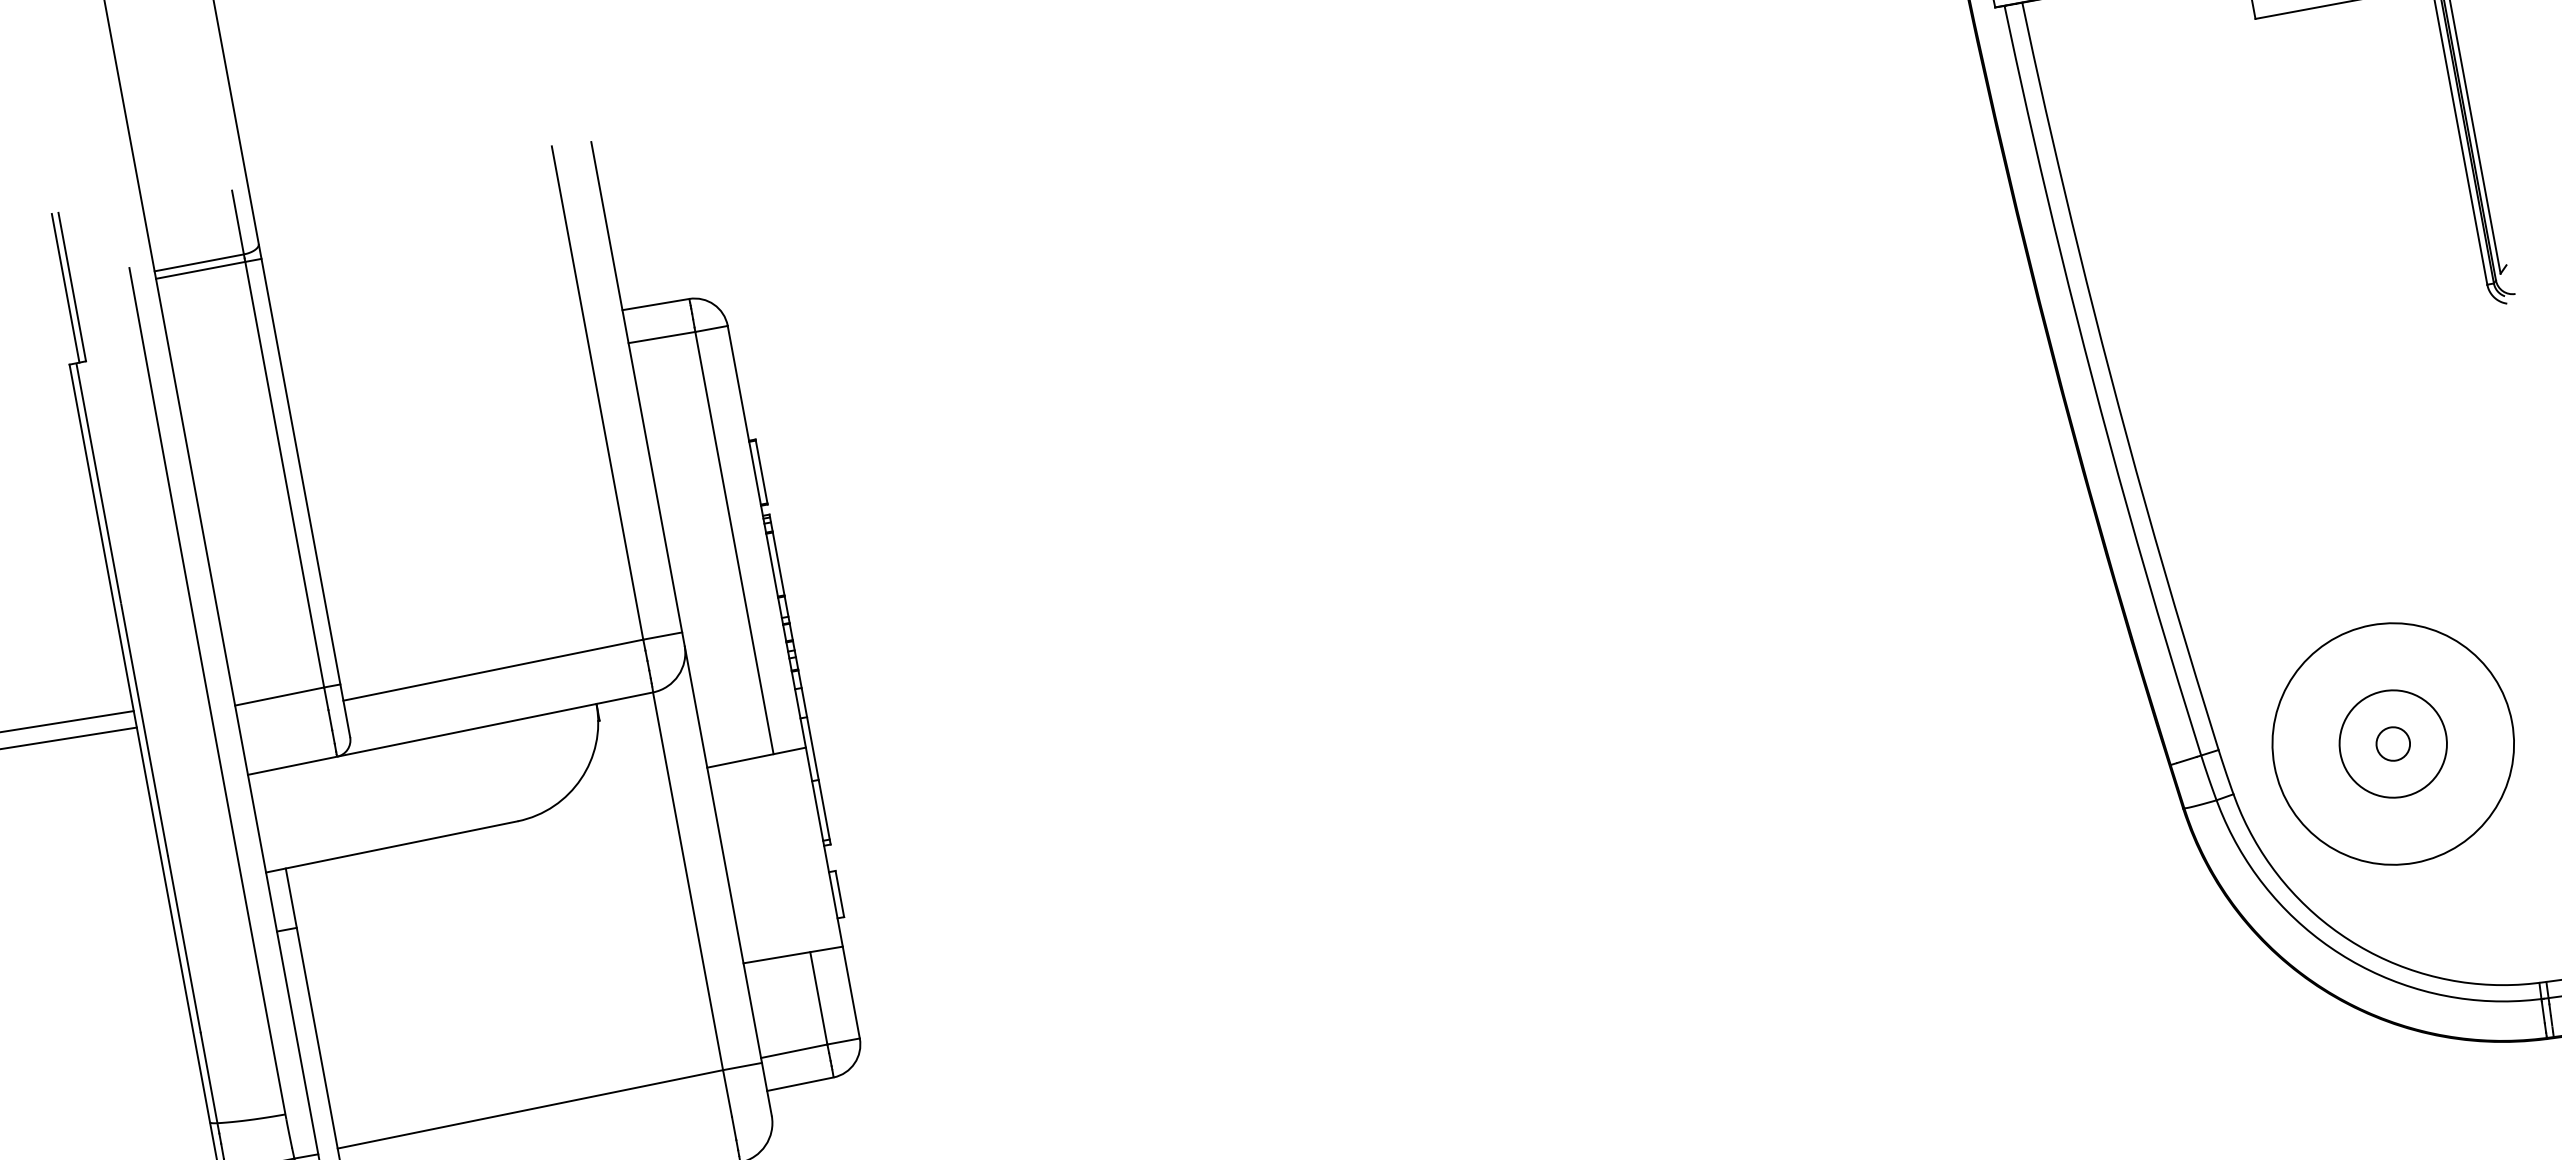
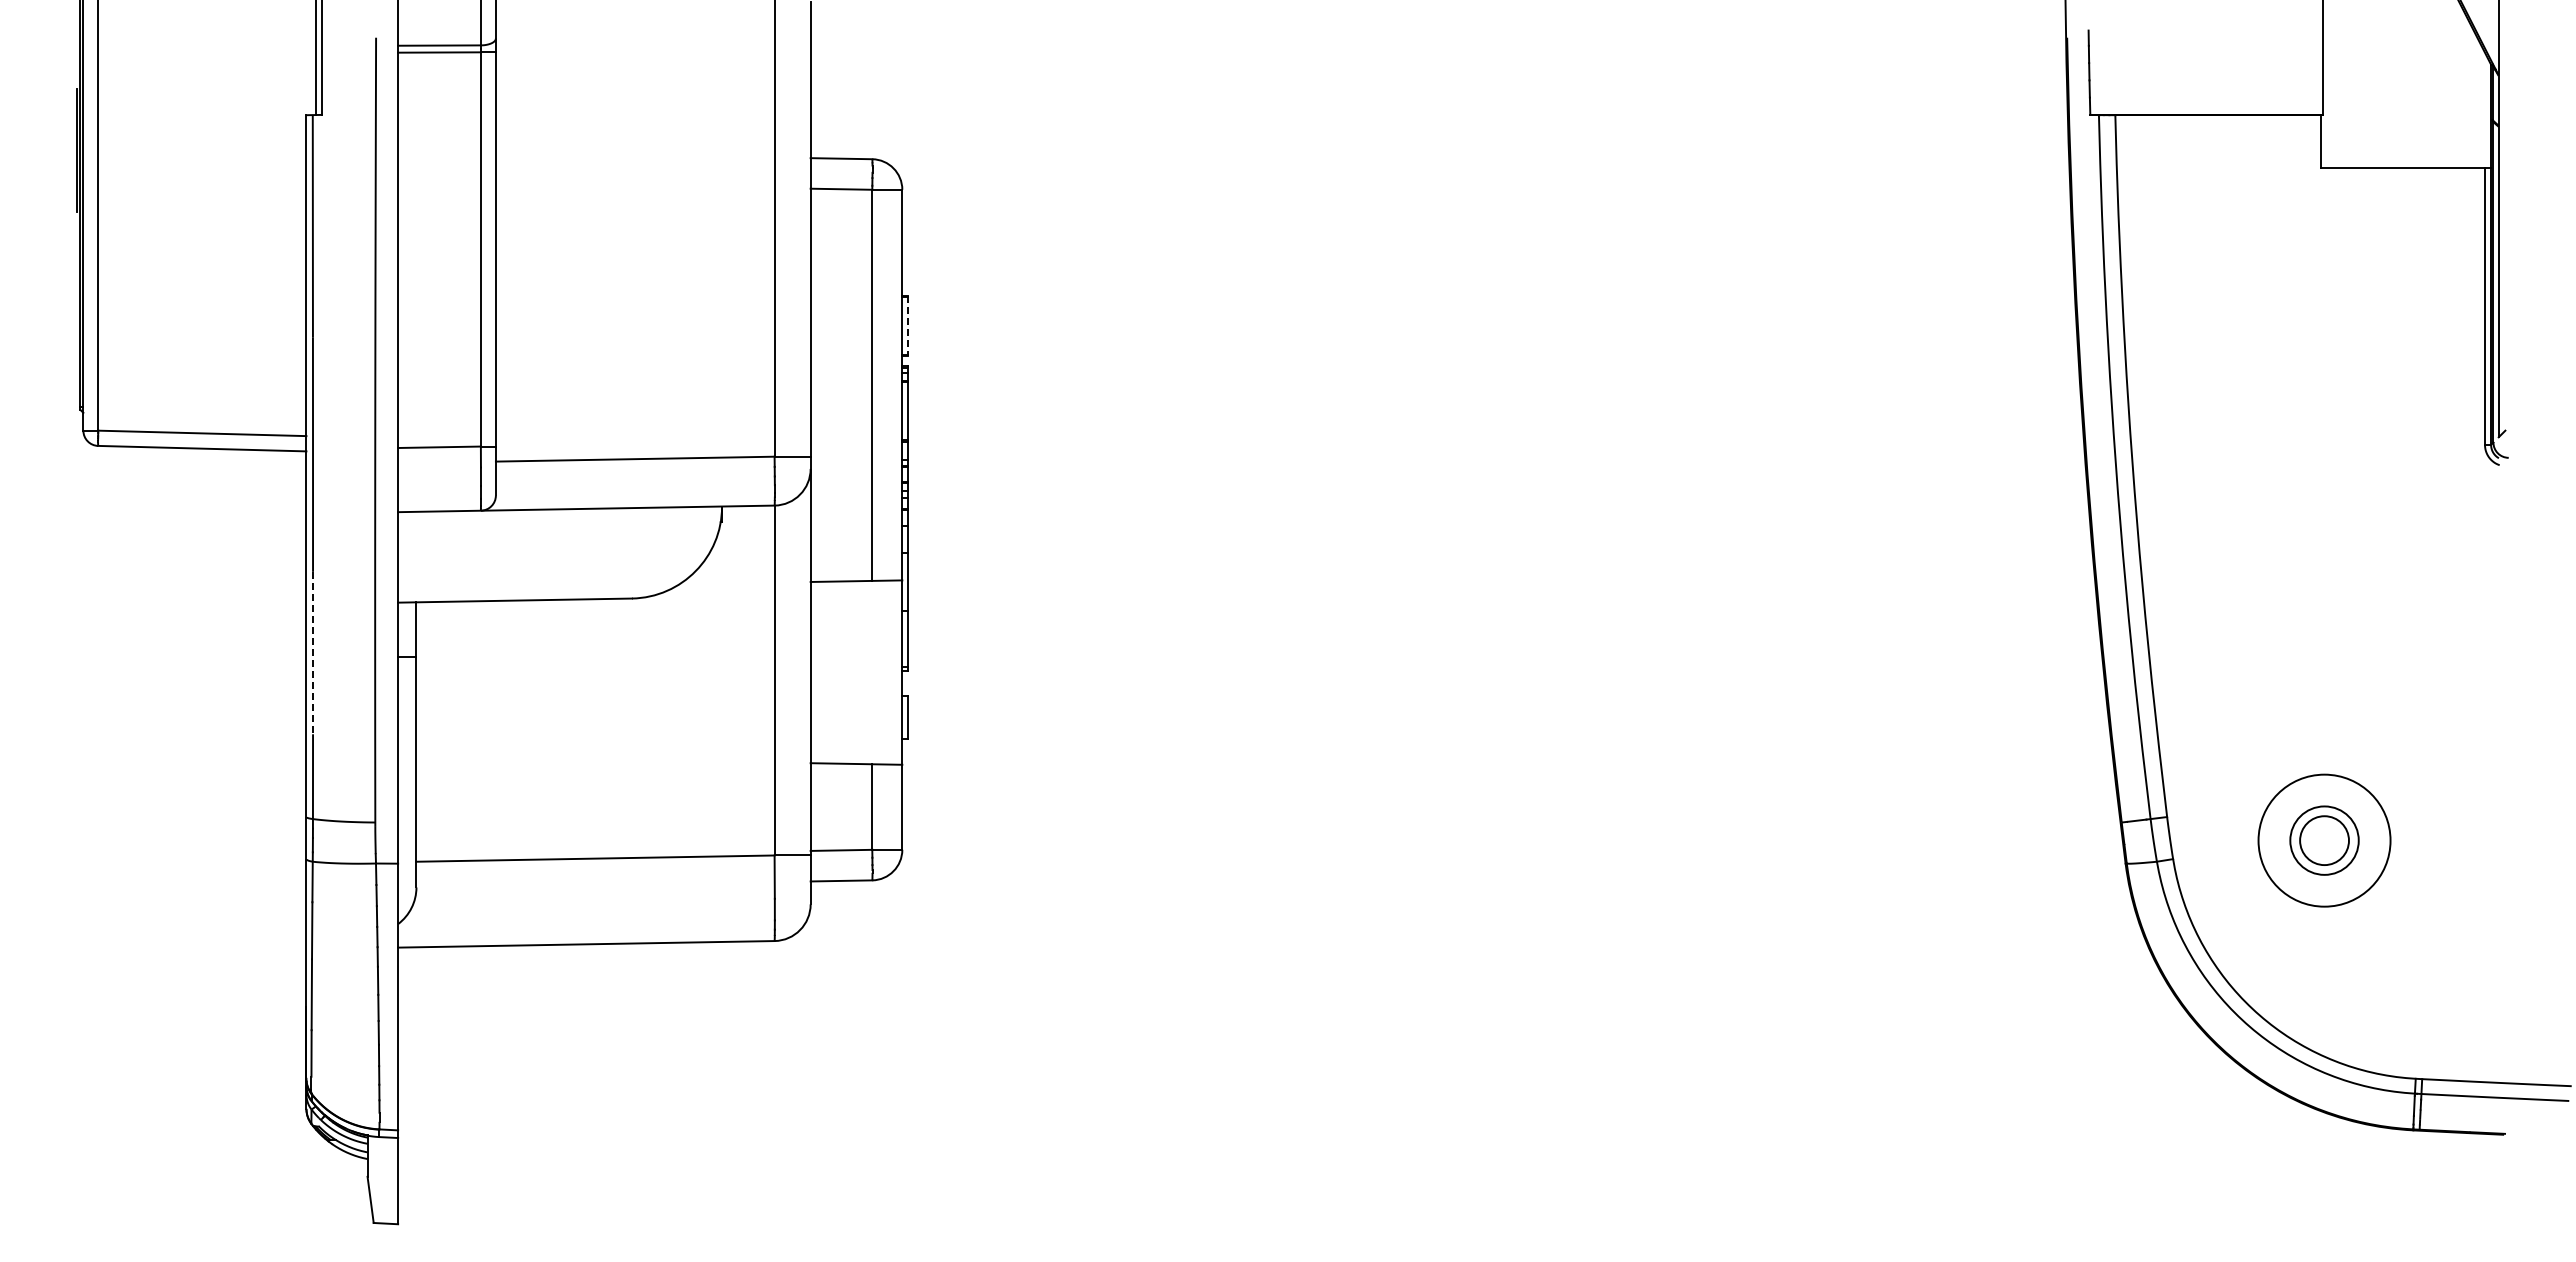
line: (761, 472) -> (908, 326), solid -> dashed
circle: (2393, 743) -> (2324, 840), size x0.6
circle: (2393, 743) -> (2324, 840), size x0.7
circle: (2393, 743) -> (2324, 840), size x1.6
line: (184, 944) -> (313, 653), solid -> dashed

